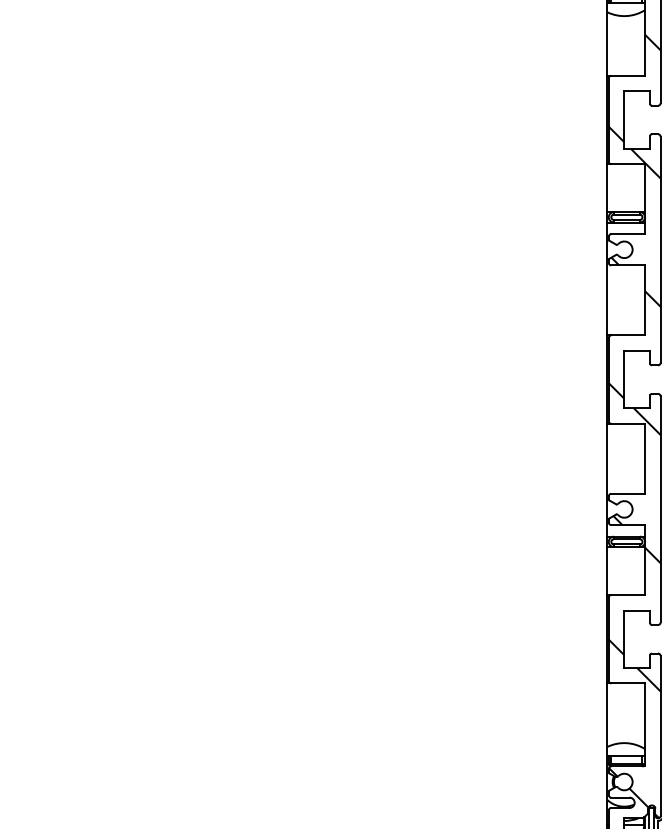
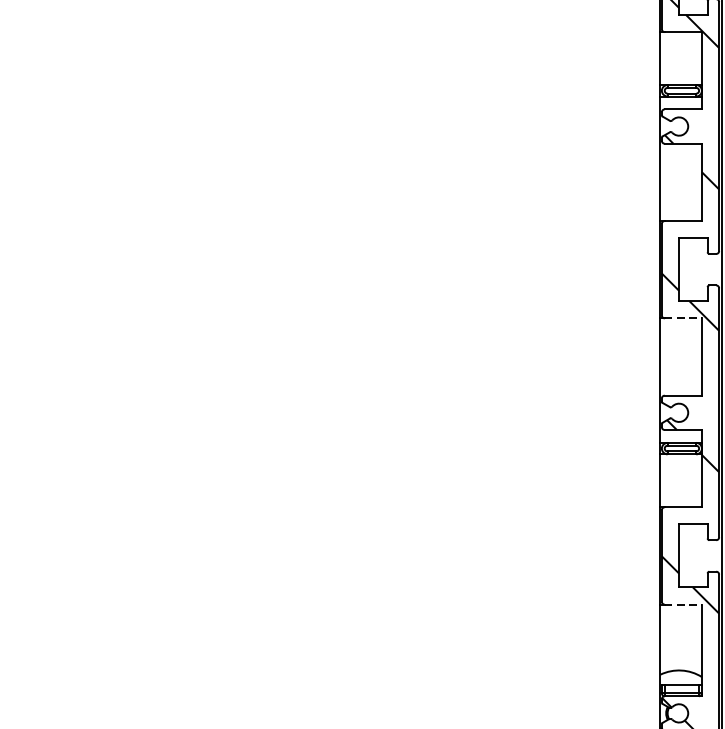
line: (628, 423) -> (683, 318), solid -> dashed
line: (628, 683) -> (683, 604), solid -> dashed

